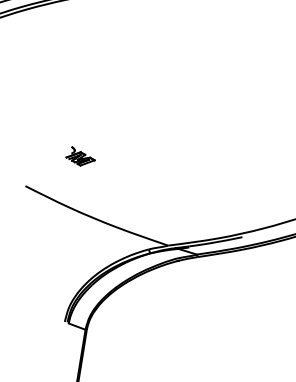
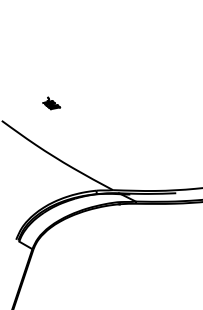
part: (80, 156) -> (51, 103), size x0.71

